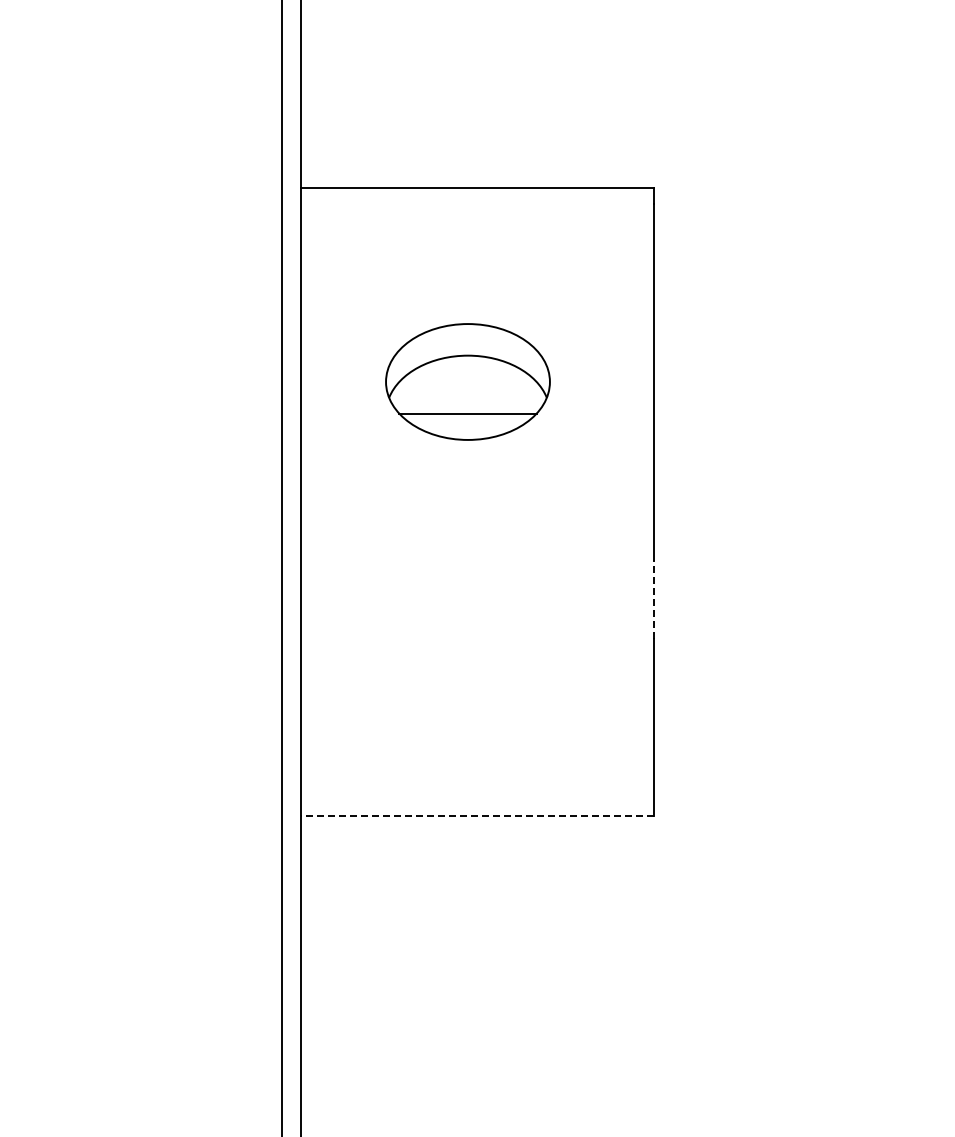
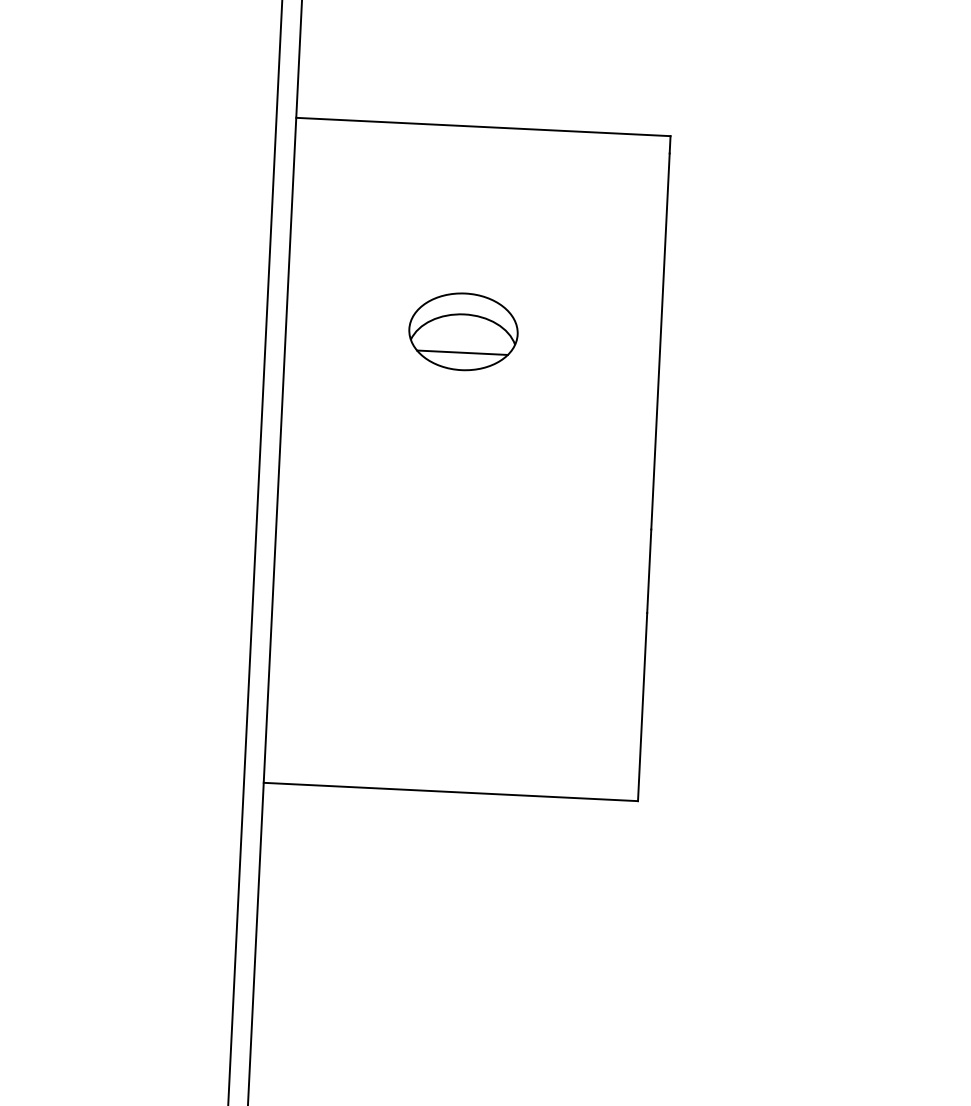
part: (468, 381) -> (463, 331), size x0.62
line: (654, 599) -> (649, 571), dashed -> solid
line: (477, 816) -> (450, 791), dashed -> solid

